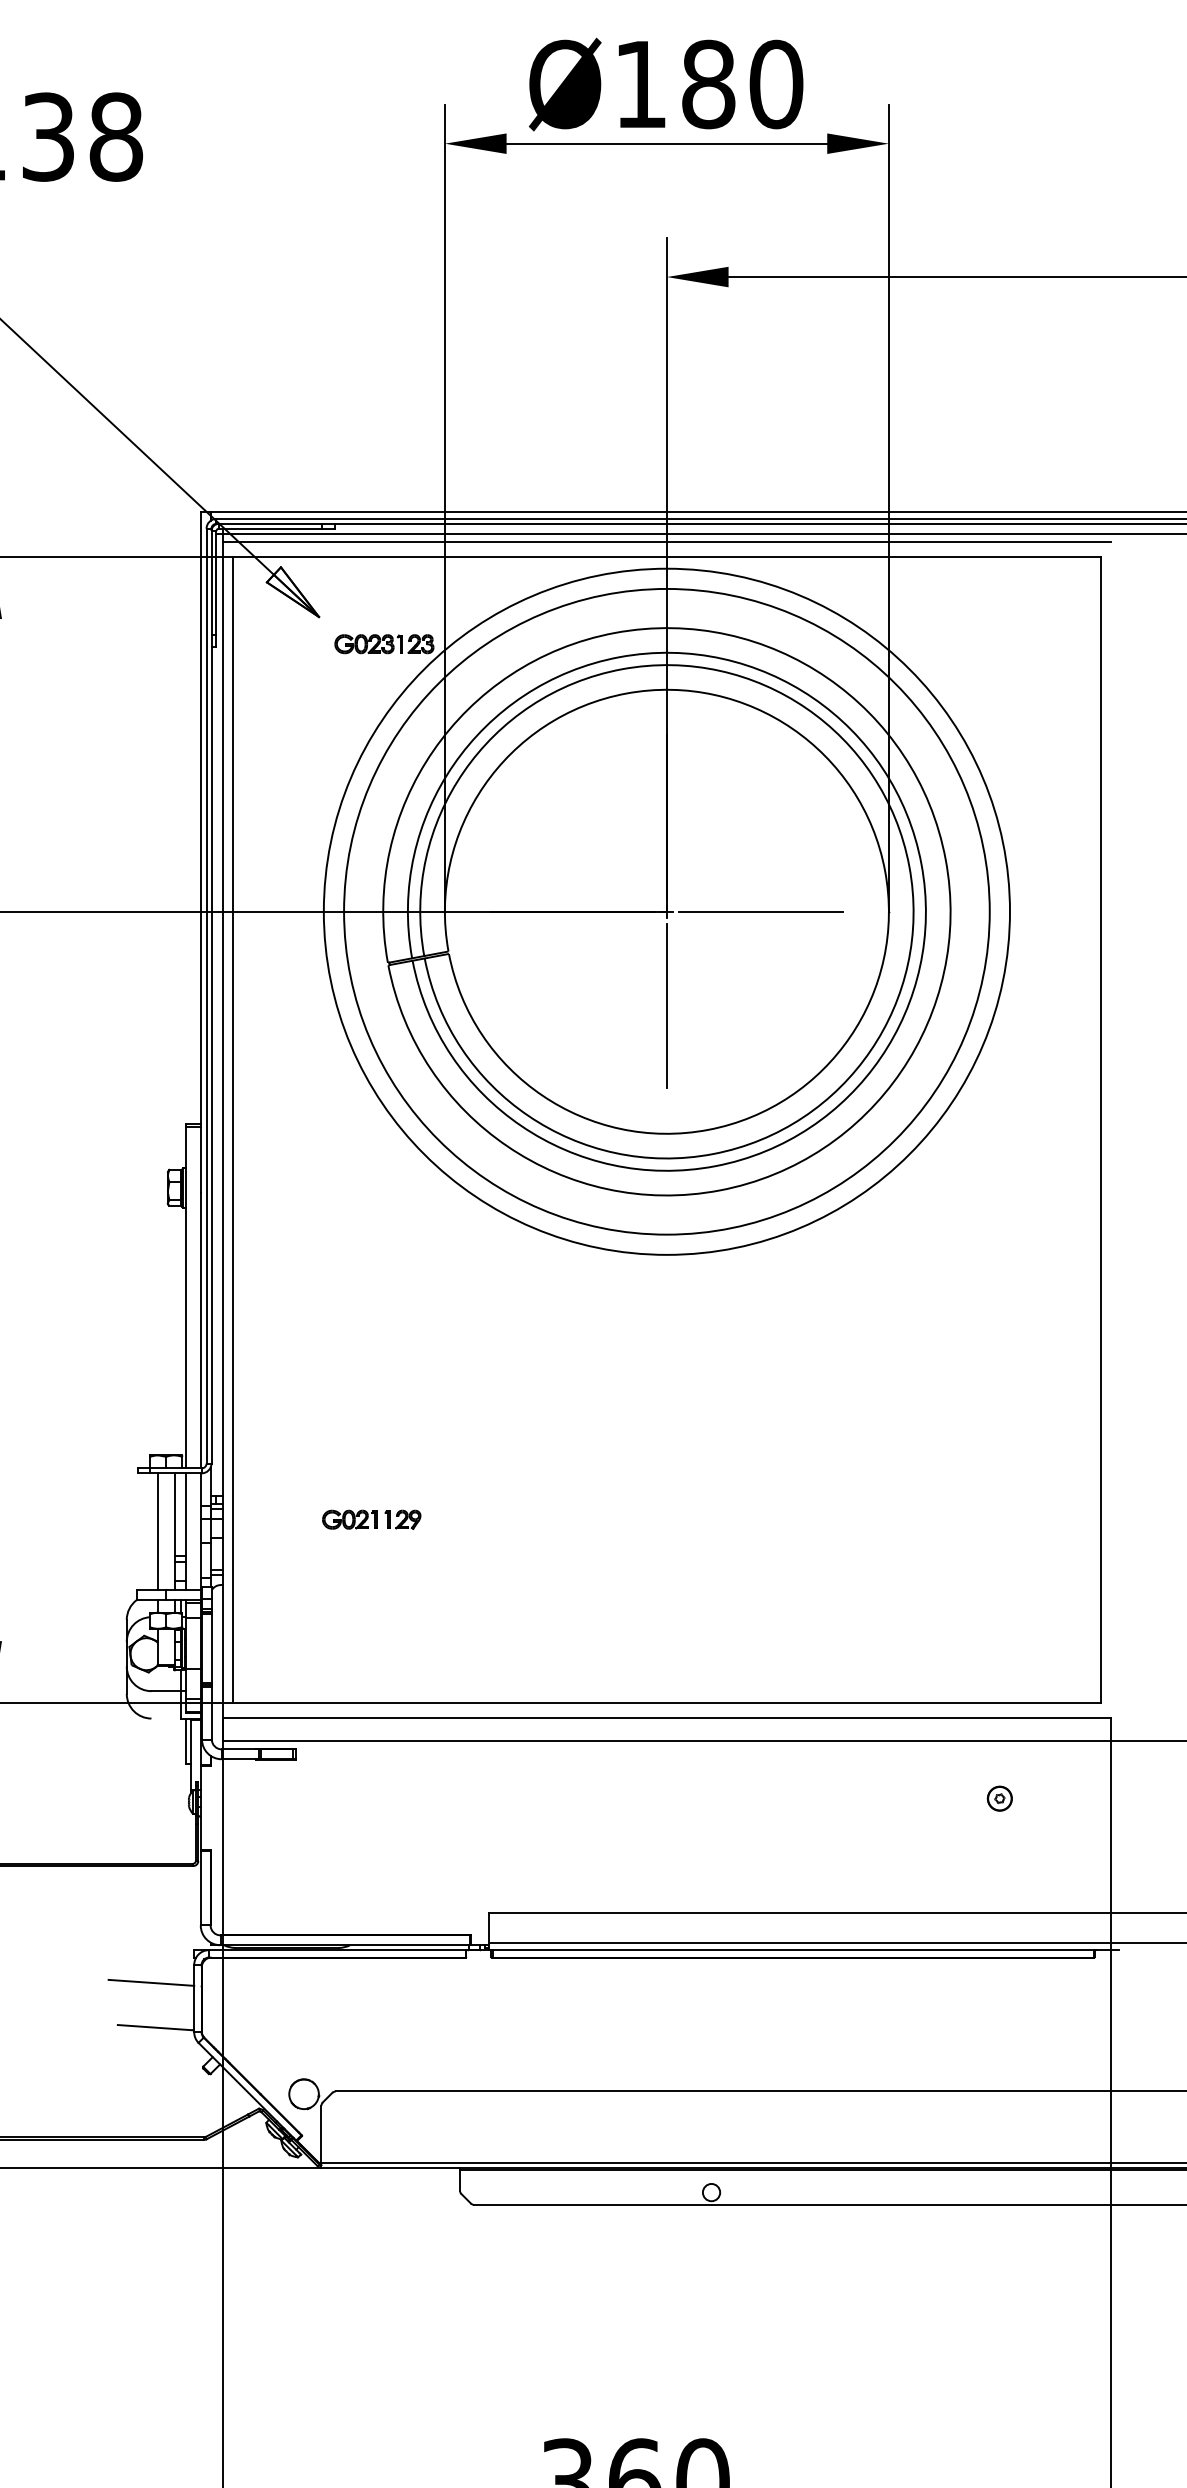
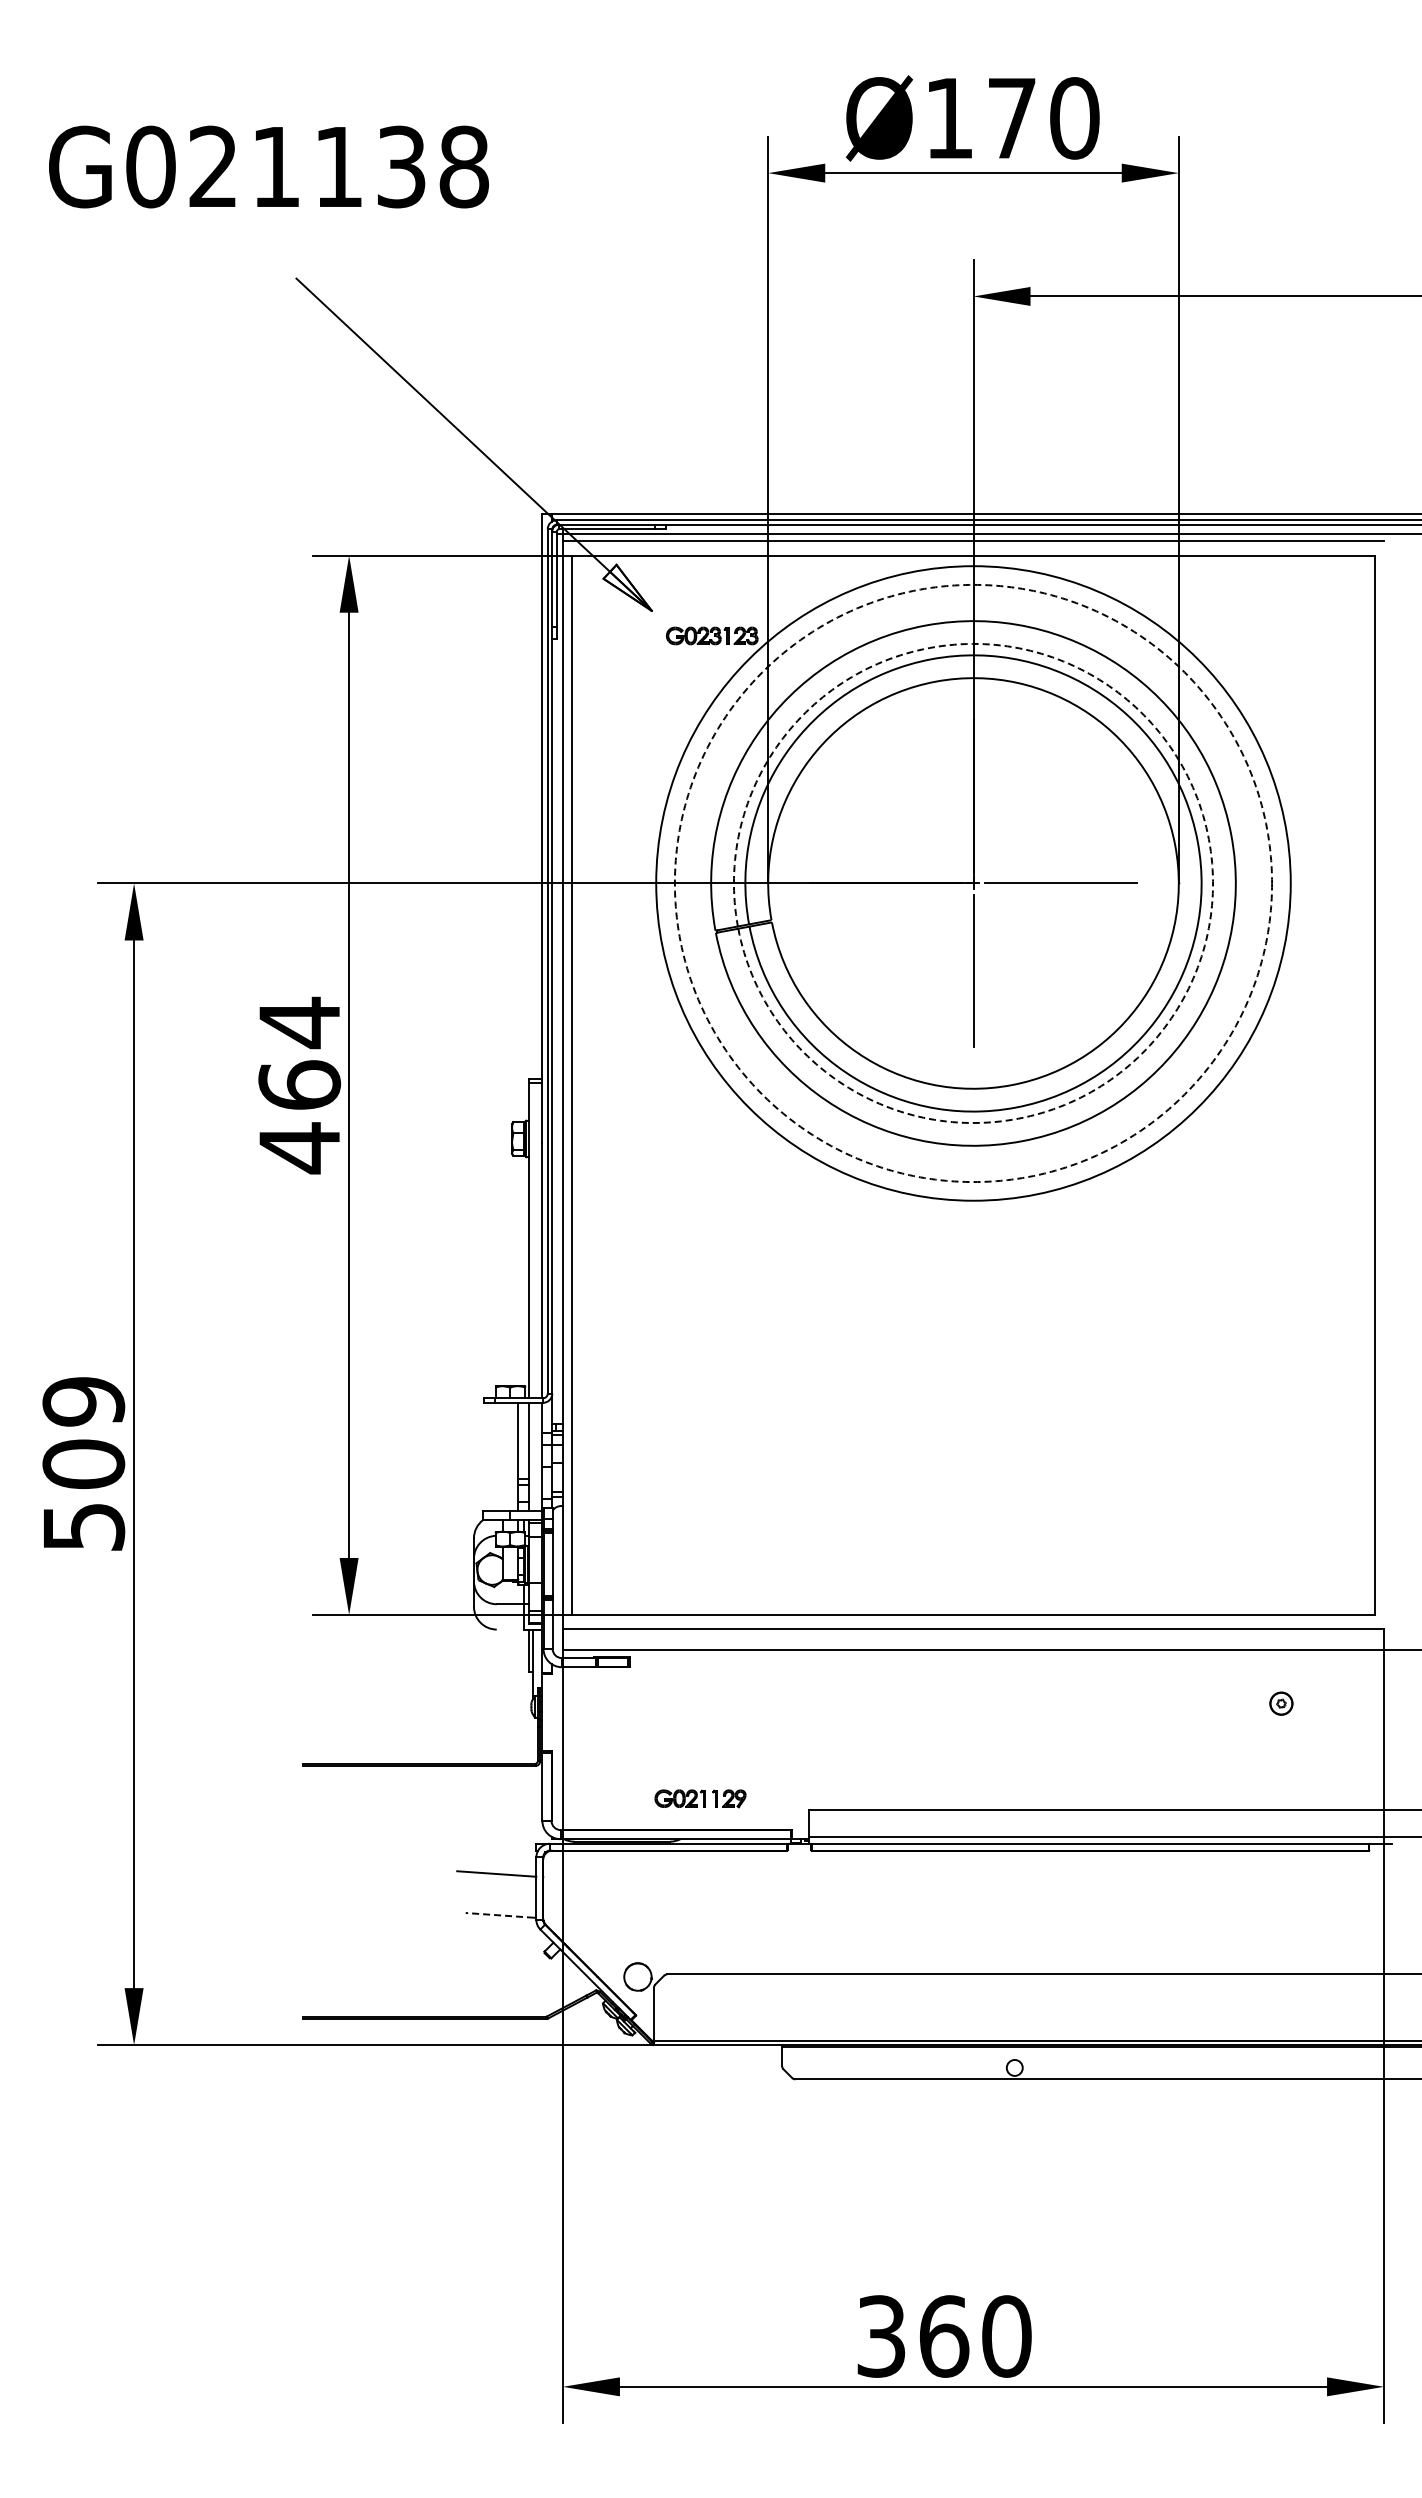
text: (708, 84) -> (1011, 118), Ø180 -> Ø170
arc: (921, 864) -> (1208, 839), solid -> dashed
circle: (666, 911) -> (973, 883), solid -> dashed
part: (371, 1519) -> (700, 1798), moved
line: (157, 1531) -> (502, 1456), removed
line: (154, 2027) -> (499, 1915), solid -> dashed

